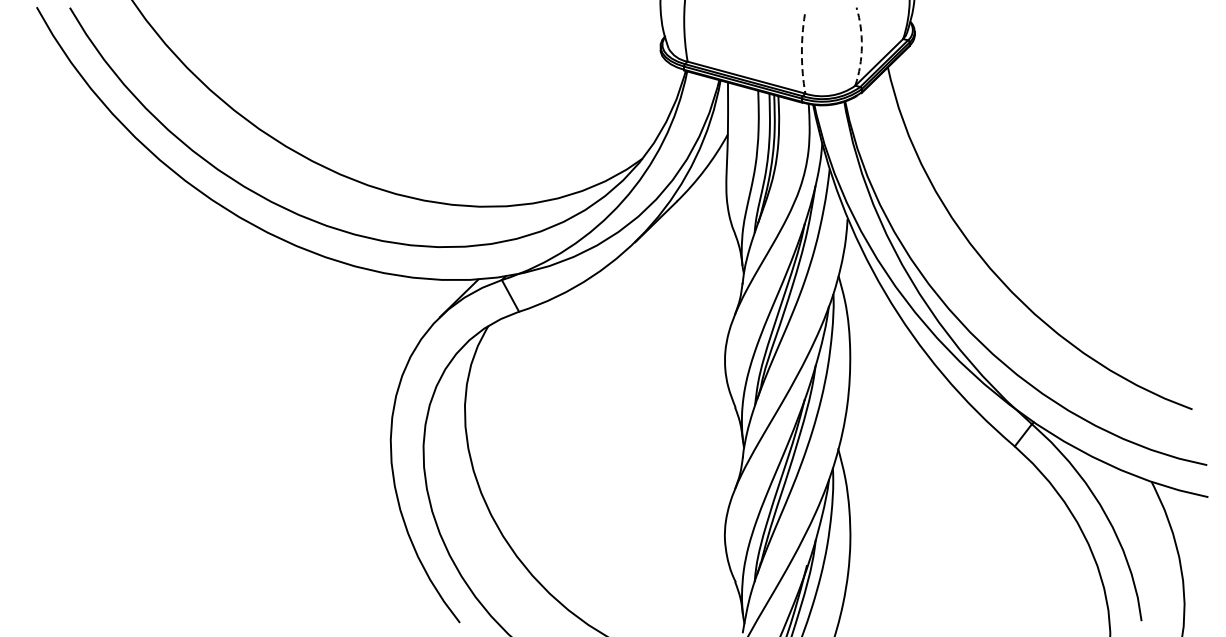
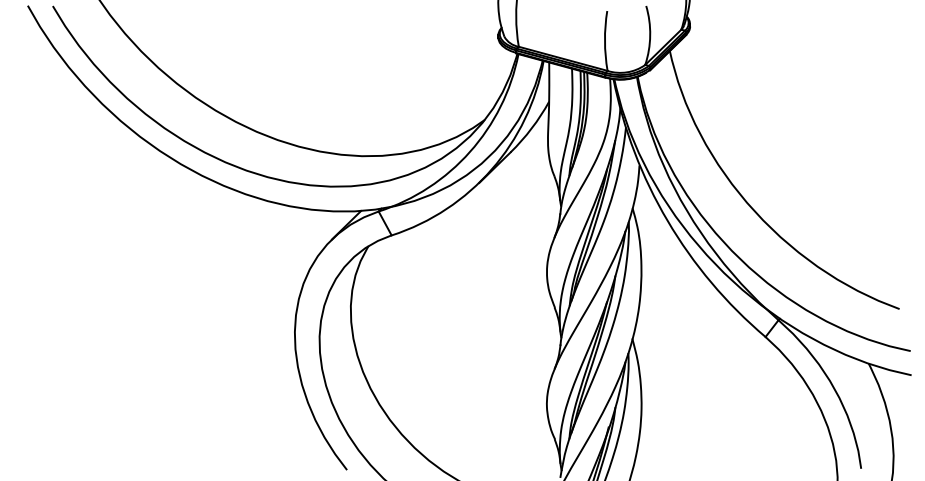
arc: (861, 46) -> (649, 35), dashed -> solid
arc: (801, 54) -> (604, 41), dashed -> solid

